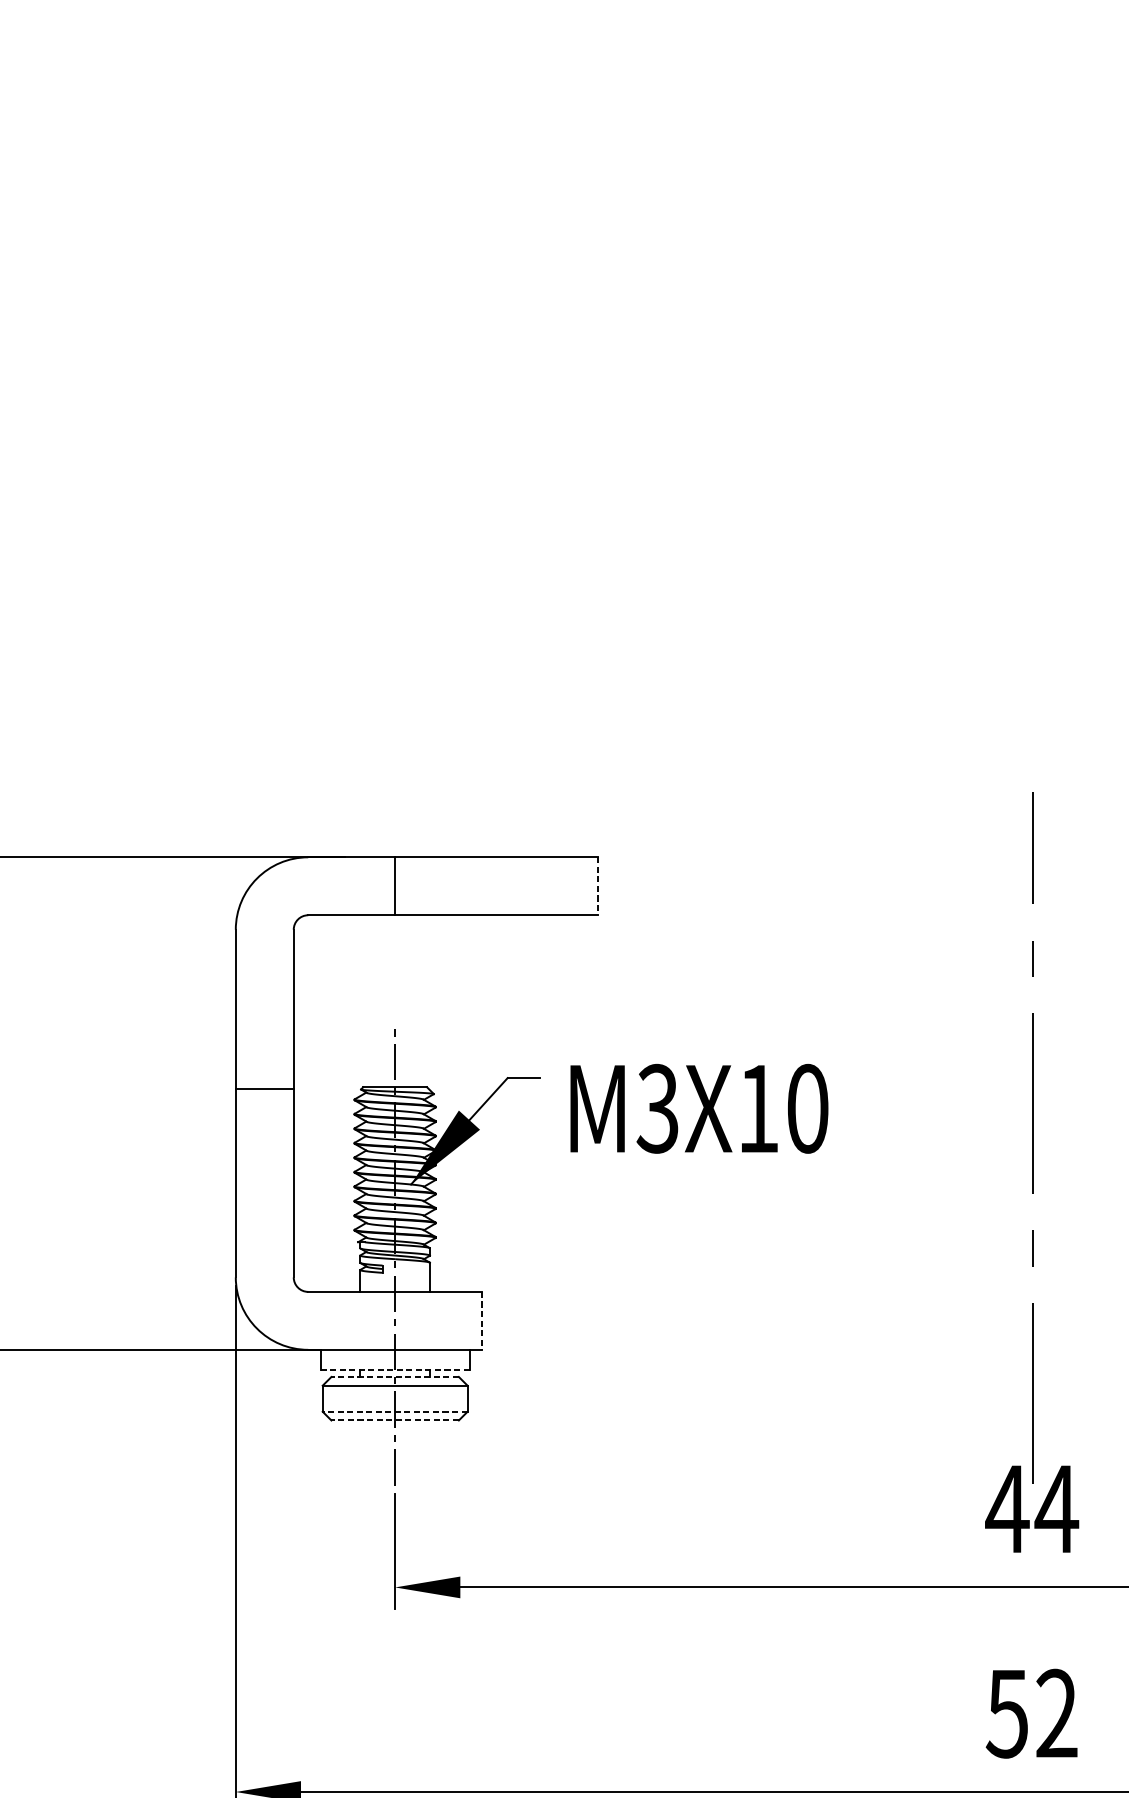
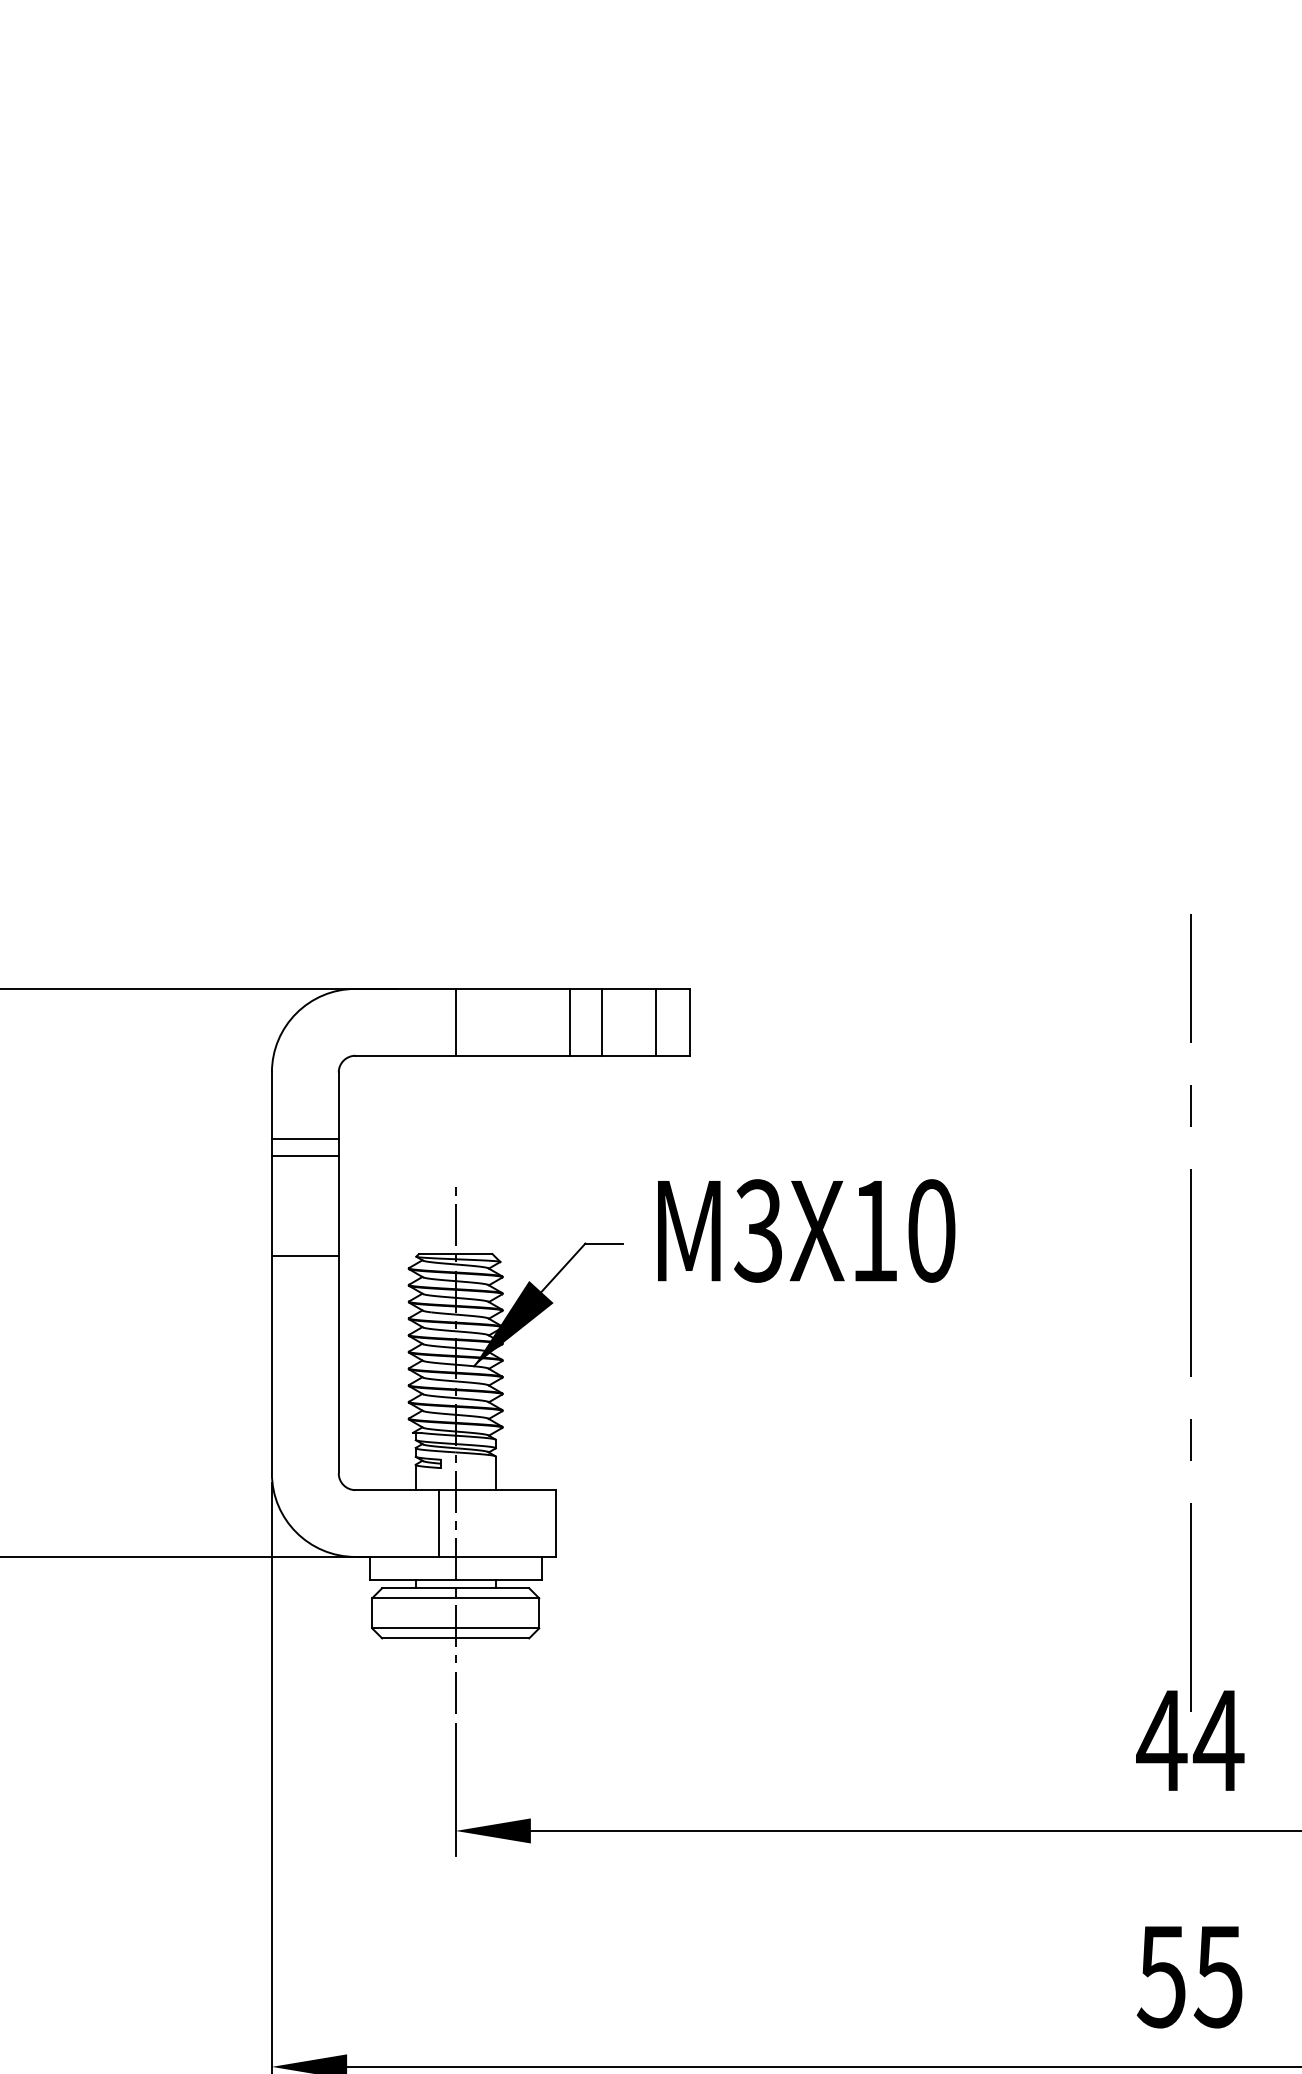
line: (493, 885) -> (569, 1021), added
line: (522, 885) -> (602, 1021), added
line: (569, 885) -> (656, 1021), added
line: (597, 886) -> (689, 1022), dashed -> solid
line: (264, 987) -> (304, 1139), added
line: (264, 1001) -> (304, 1155), added
text: (699, 1108) -> (806, 1230), moved
line: (381, 1320) -> (439, 1523), added
line: (481, 1321) -> (555, 1524), dashed -> solid
line: (395, 1370) -> (456, 1580), dashed -> solid
line: (394, 1377) -> (455, 1588), dashed -> solid
line: (394, 1411) -> (455, 1628), dashed -> solid
line: (394, 1420) -> (455, 1638), dashed -> solid
text: (1055, 1713) -> (1217, 1976), 52 -> 55

